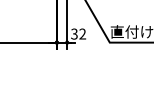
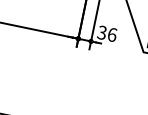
text: (82, 33) -> (112, 34), 32 -> 36

